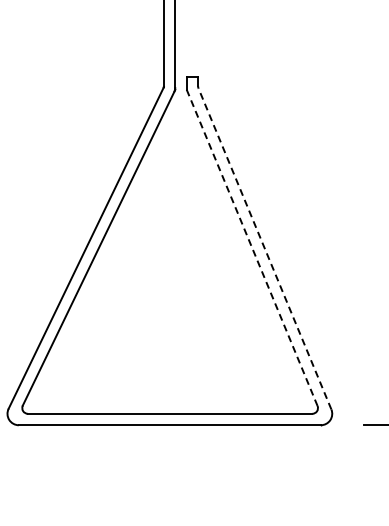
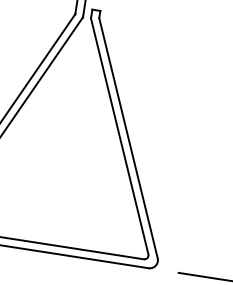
line: (252, 248) -> (119, 136), dashed -> solid
line: (264, 248) -> (128, 138), dashed -> solid

